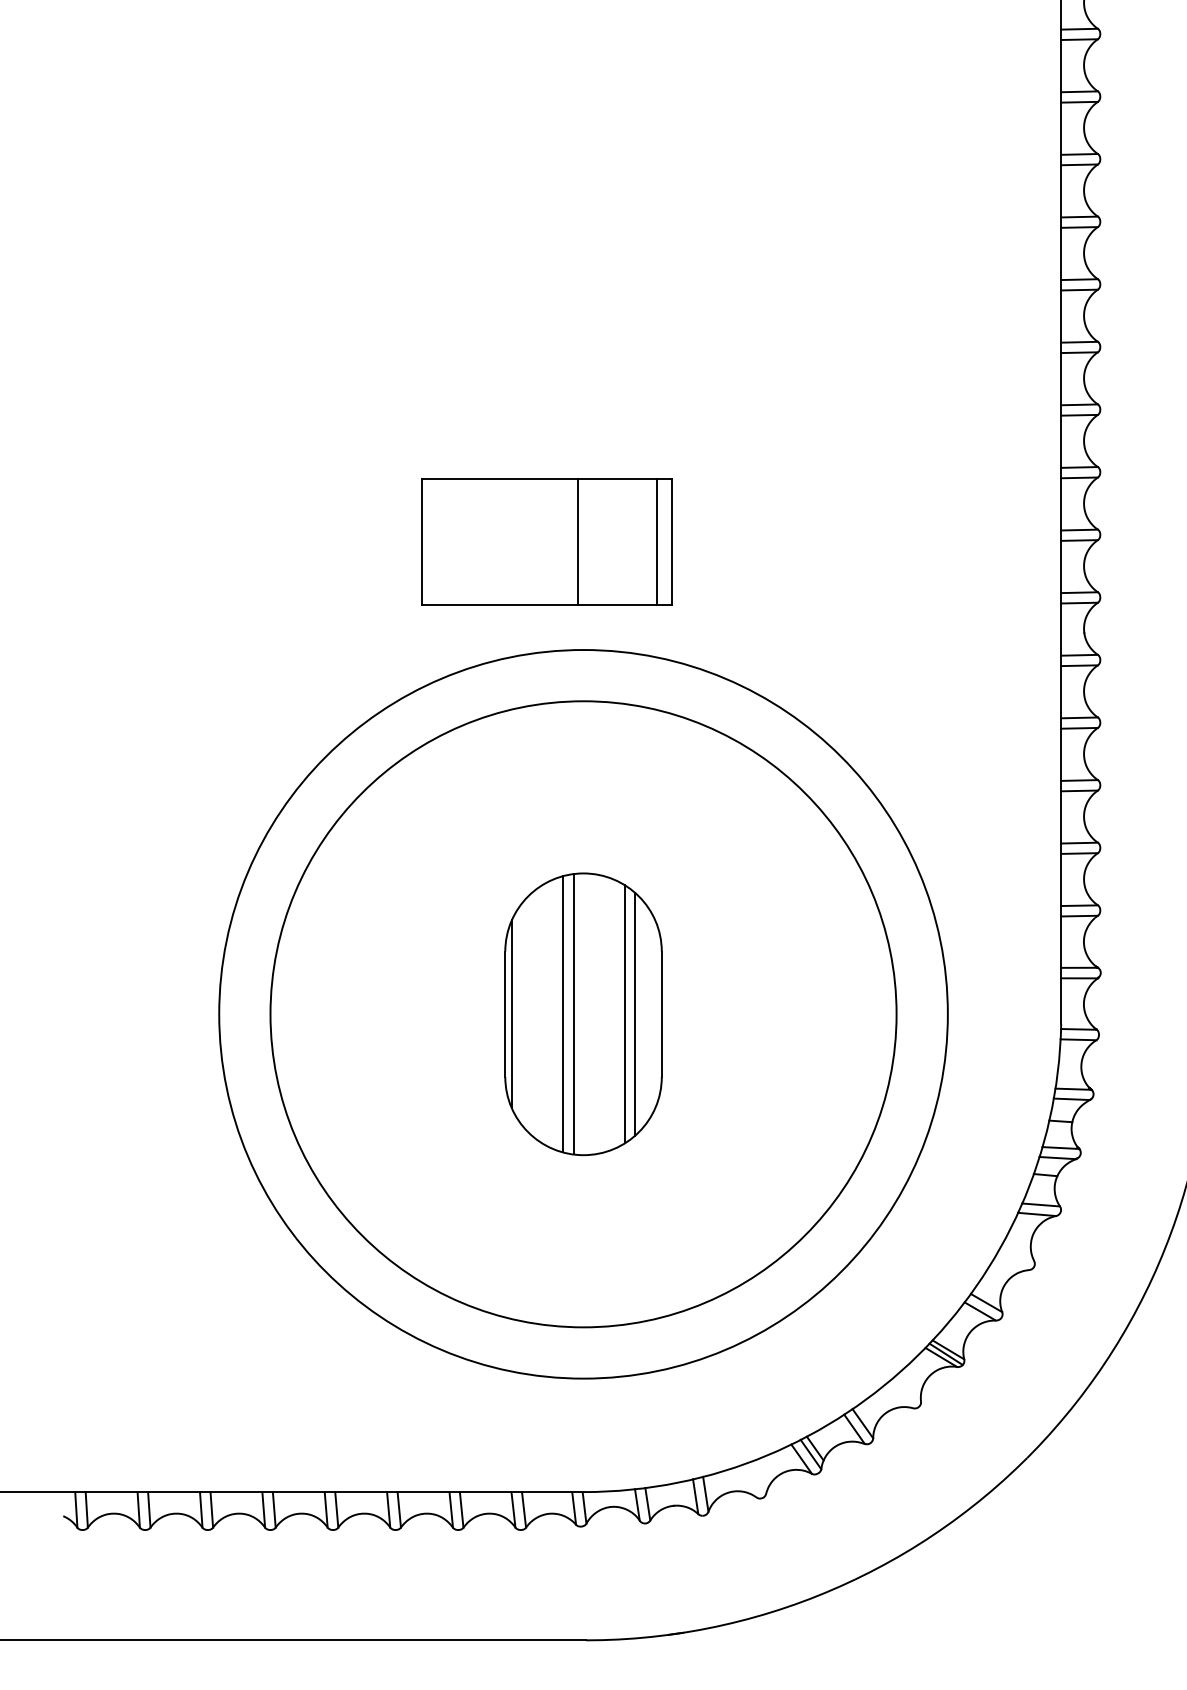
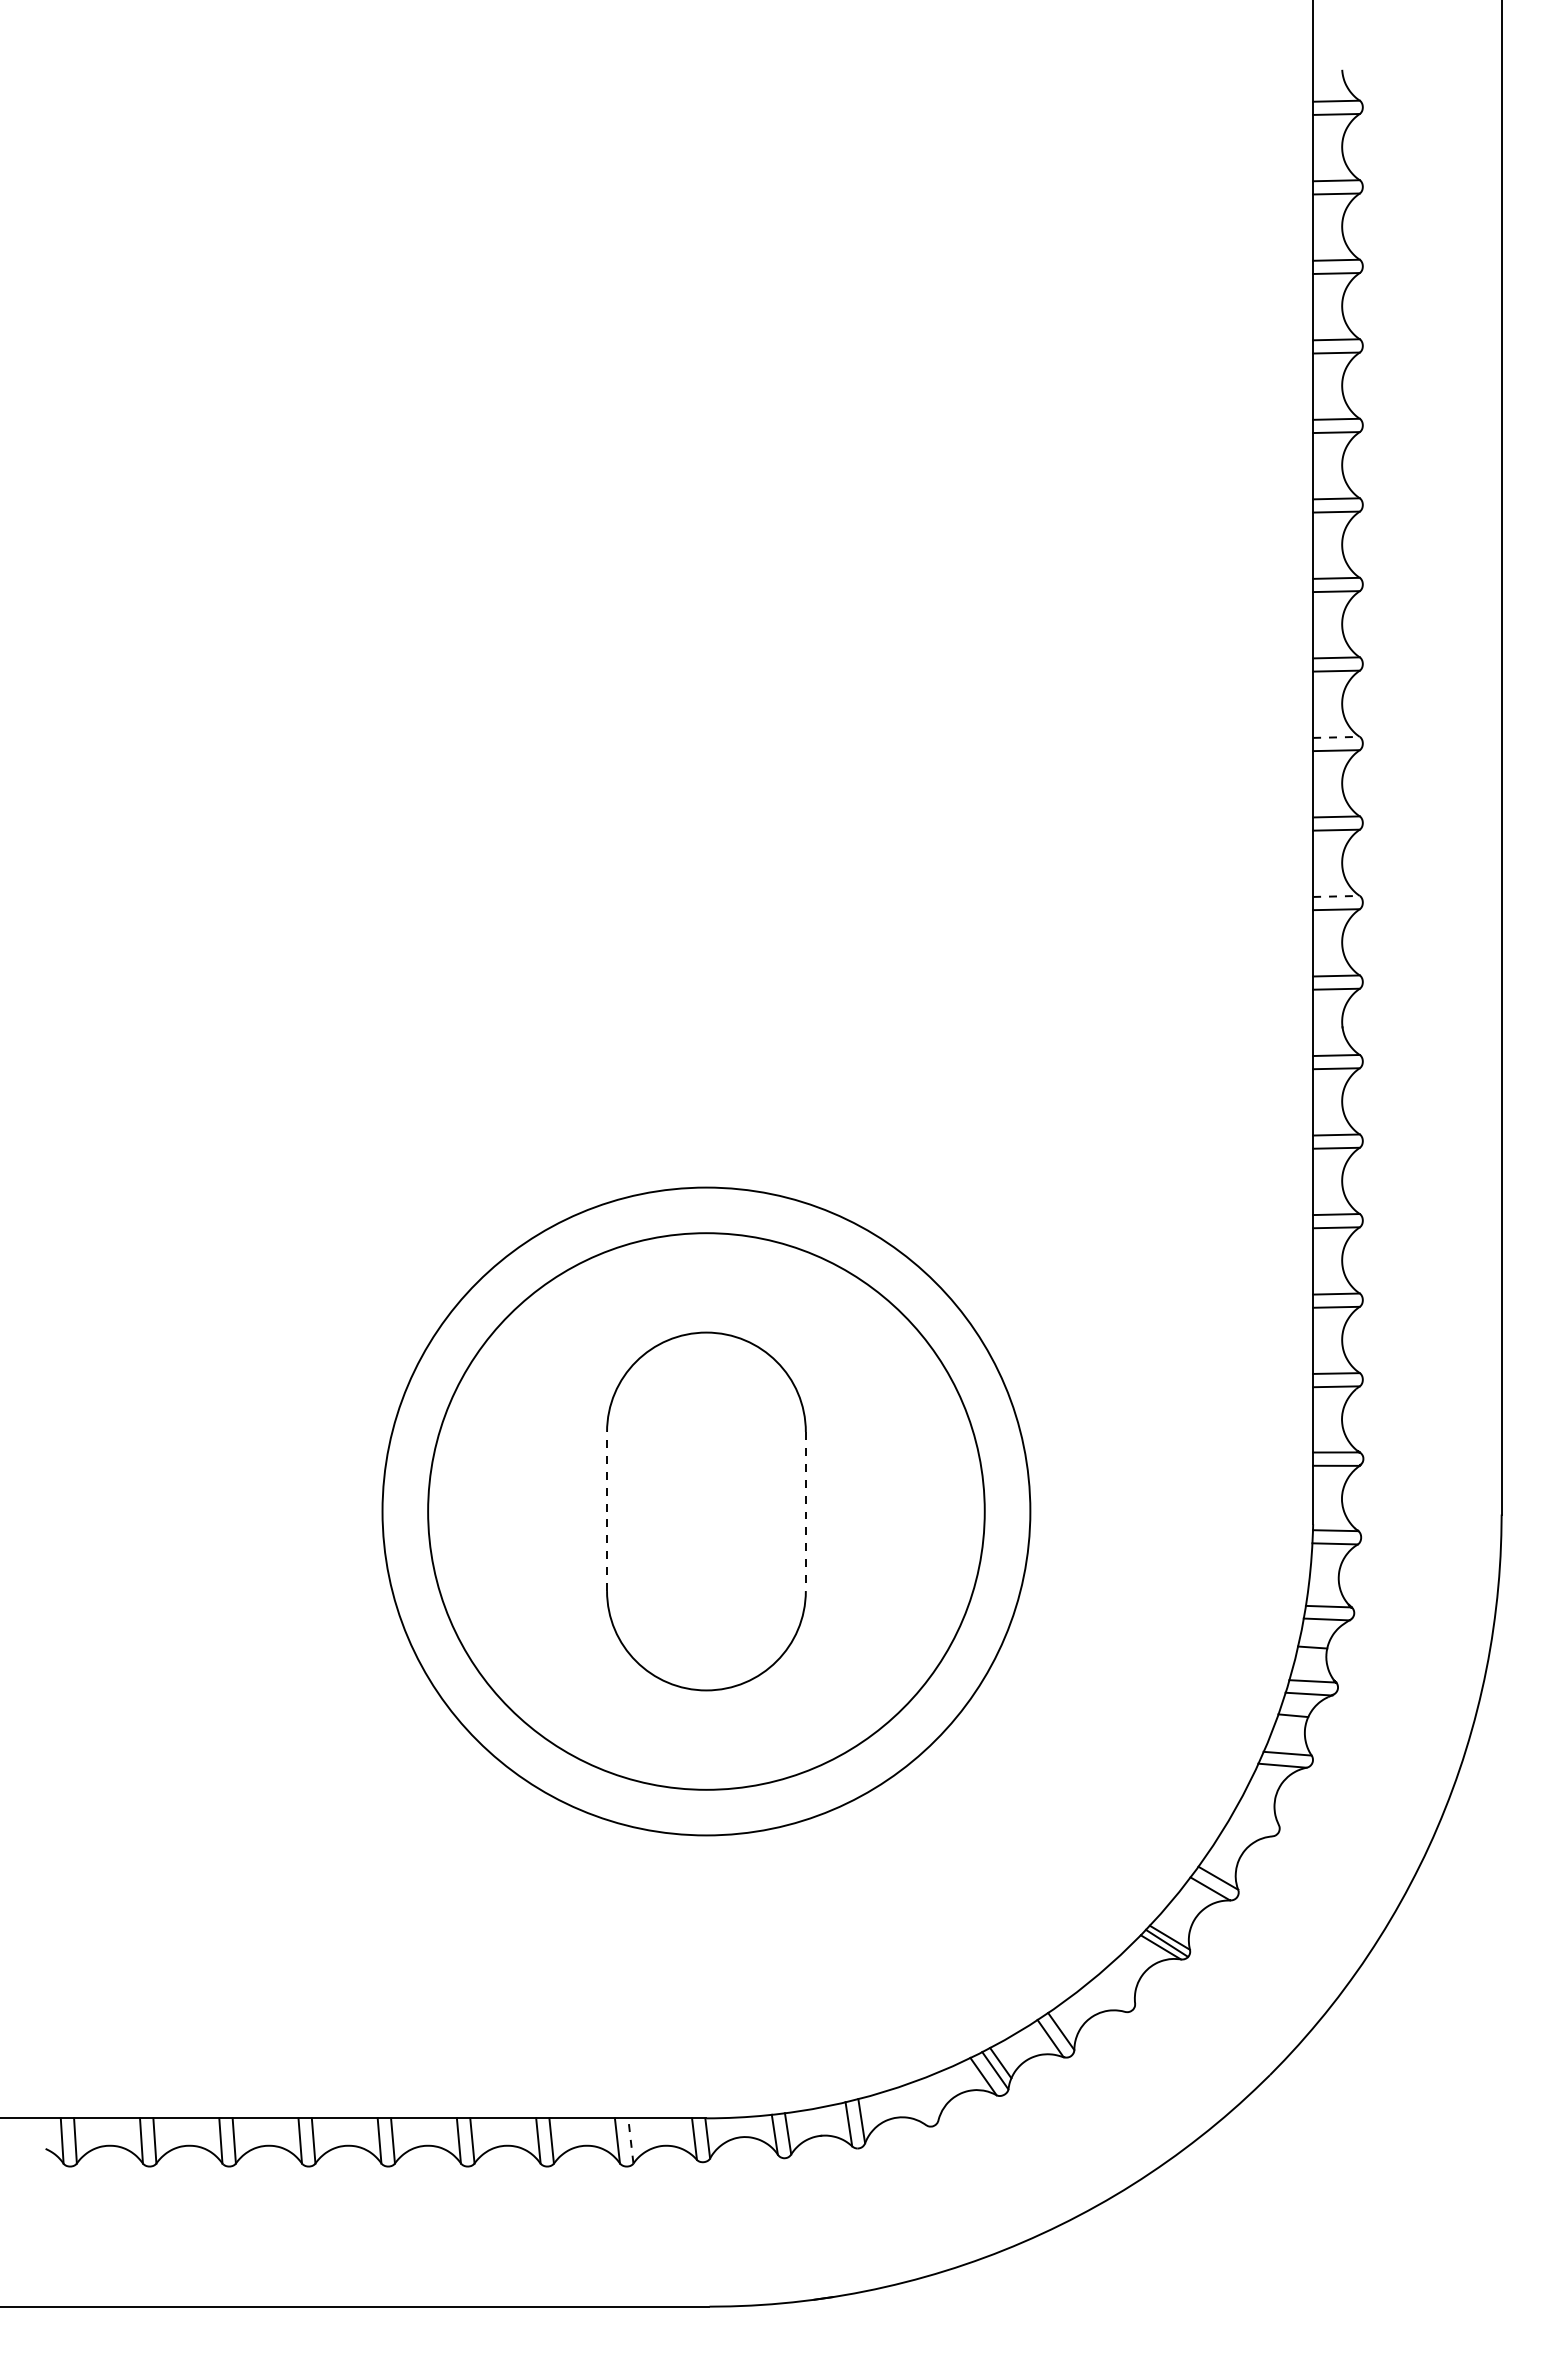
line: (1080, 404) -> (1337, 737), solid -> dashed
line: (1080, 530) -> (1337, 896), solid -> dashed
part: (546, 541) -> (659, 911), removed
line: (505, 1014) -> (607, 1511), solid -> dashed
line: (511, 1014) -> (615, 1511), removed
line: (563, 1014) -> (680, 1511), removed
line: (573, 1014) -> (693, 1511), removed
circle: (583, 1014) -> (706, 1511), size x0.7
circle: (583, 1014) -> (706, 1511), size x0.7
line: (625, 1014) -> (759, 1511), removed
line: (635, 1014) -> (772, 1511), removed
line: (661, 1014) -> (805, 1511), solid -> dashed
line: (523, 1509) -> (630, 2140), solid -> dashed

